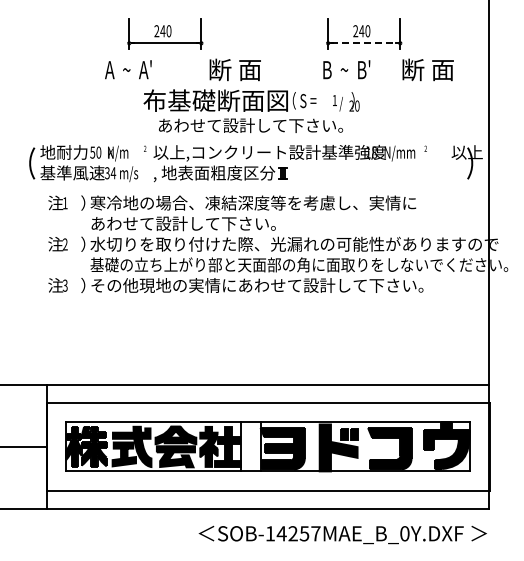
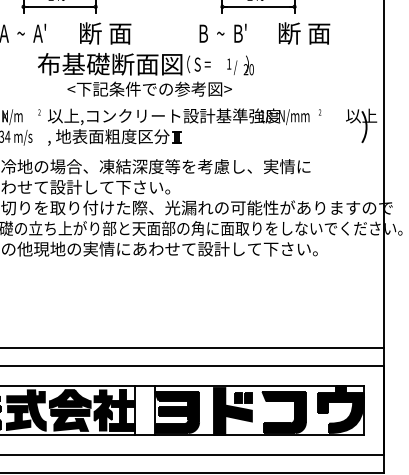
line: (364, 43) -> (258, 7), dashed -> solid
text: (234, 69) -> (104, 33), moved
text: (346, 69) -> (222, 33), moved
text: (427, 69) -> (303, 33), moved
text: (250, 125) -> (144, 89), あわせて設計して下さい。 -> <下記条件での参考図>

